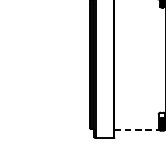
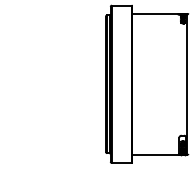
line: (136, 130) -> (155, 154), dashed -> solid

